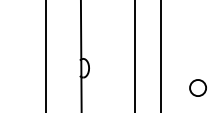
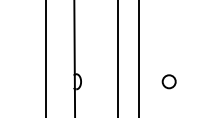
circle: (197, 87) -> (168, 81), moved

